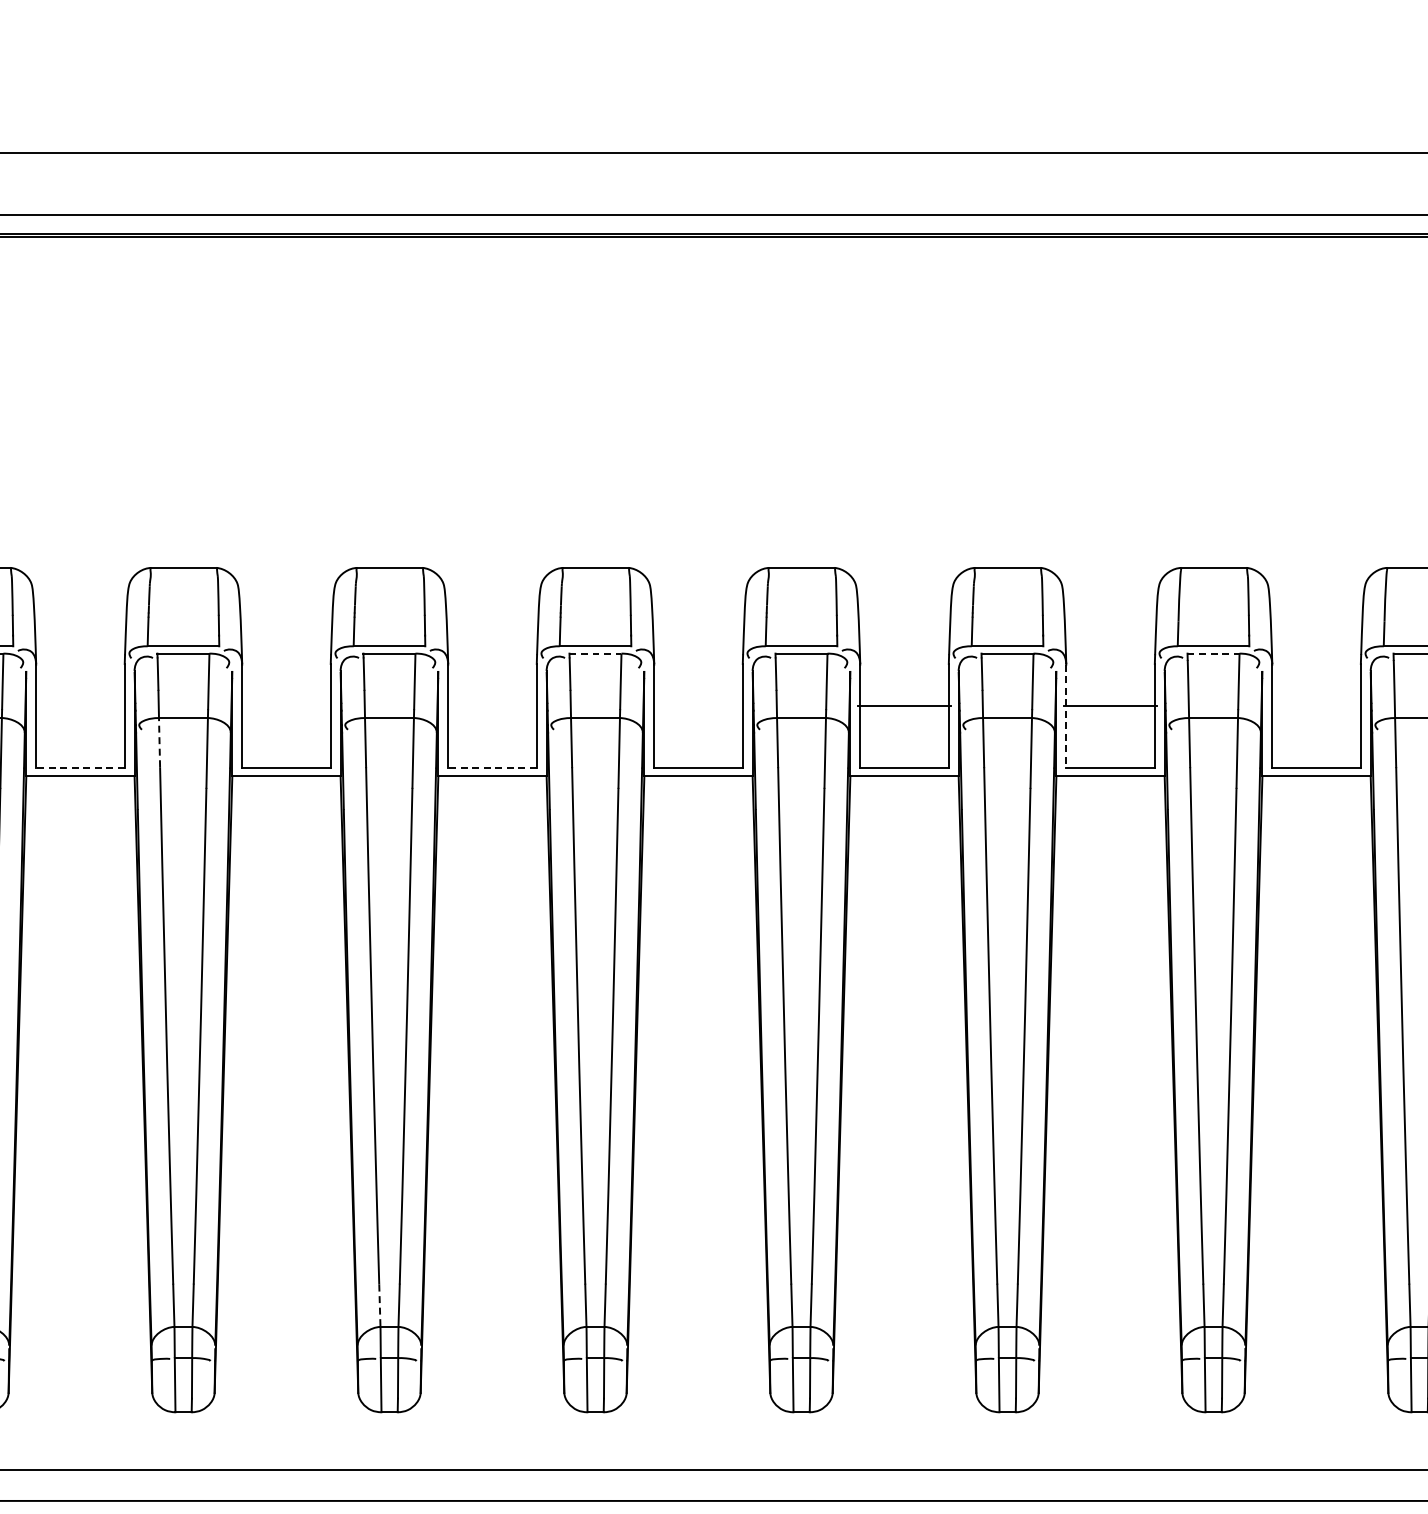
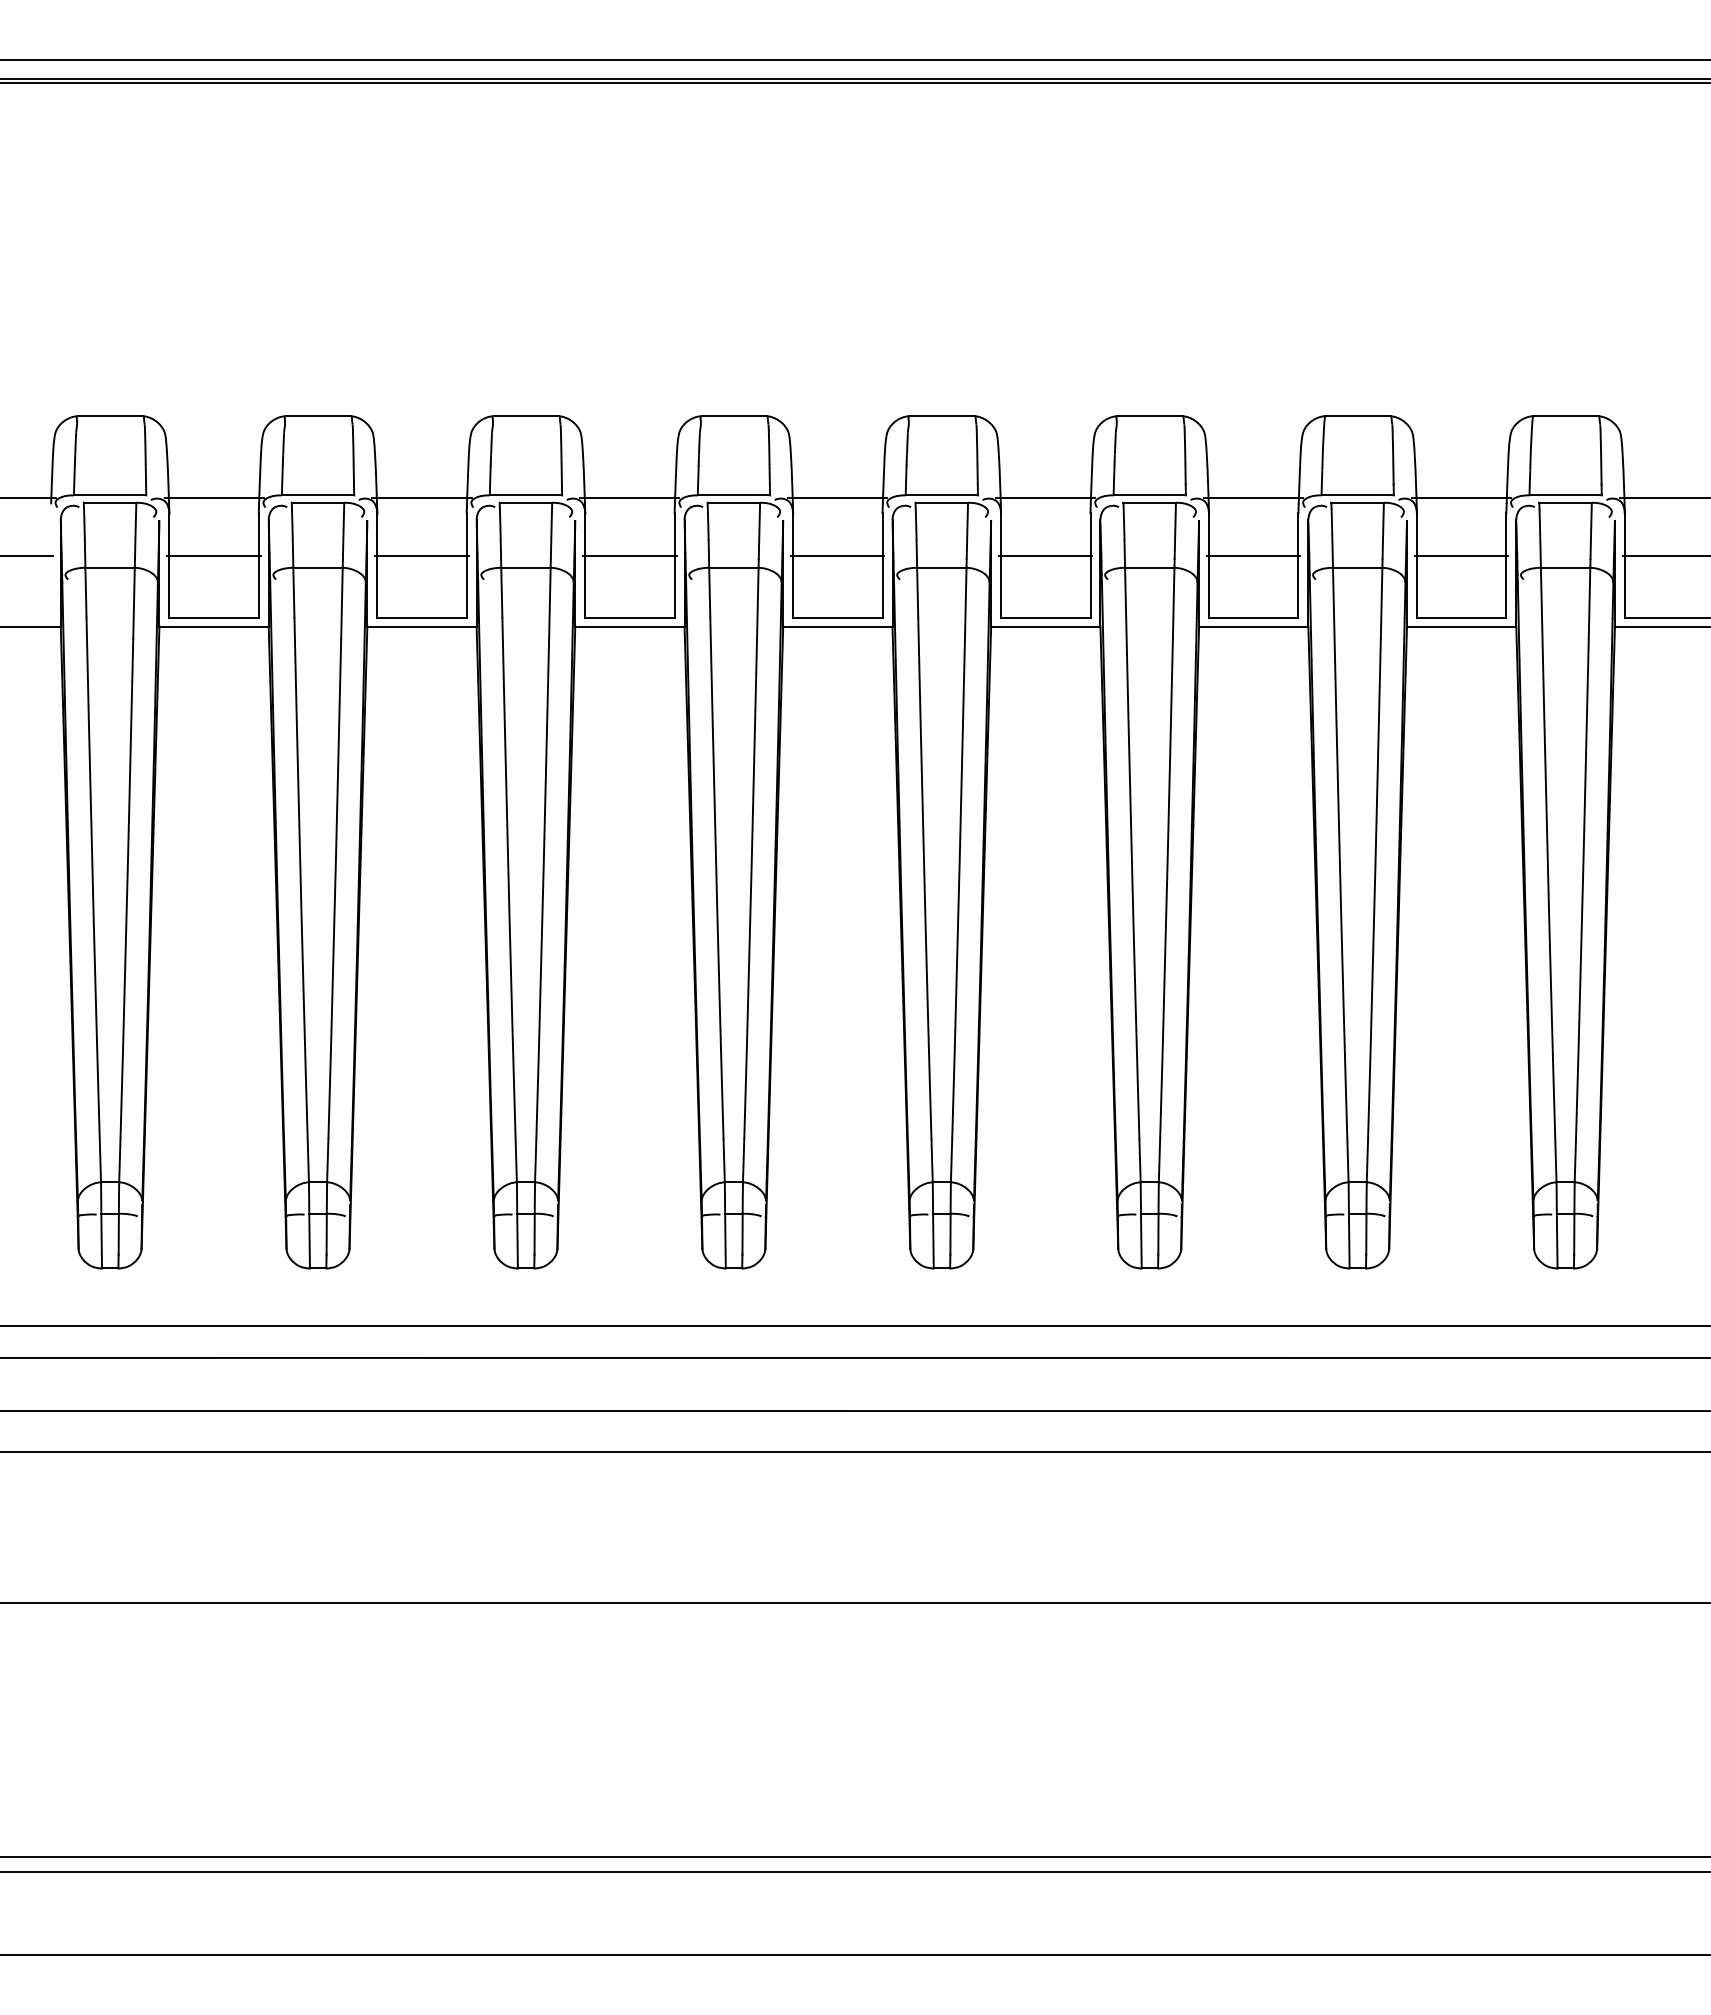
line: (79, 649) -> (213, 498), added
line: (285, 649) -> (421, 498), added
line: (492, 649) -> (629, 498), added
line: (698, 649) -> (837, 498), added
line: (904, 649) -> (1045, 498), added
line: (1110, 649) -> (1253, 498), added
line: (1316, 649) -> (1461, 498), added
line: (596, 653) -> (734, 502), dashed -> solid
line: (1214, 653) -> (1358, 502), dashed -> solid
line: (79, 705) -> (213, 555), added
line: (285, 705) -> (421, 555), added
line: (492, 705) -> (629, 555), added
line: (698, 705) -> (837, 555), added
line: (1316, 705) -> (1461, 555), added
line: (1066, 716) -> (1209, 566), dashed -> solid
line: (159, 742) -> (293, 592), dashed -> solid
line: (80, 767) -> (214, 617), dashed -> solid
line: (492, 767) -> (629, 617), dashed -> solid
line: (380, 1306) -> (516, 1161), dashed -> solid

